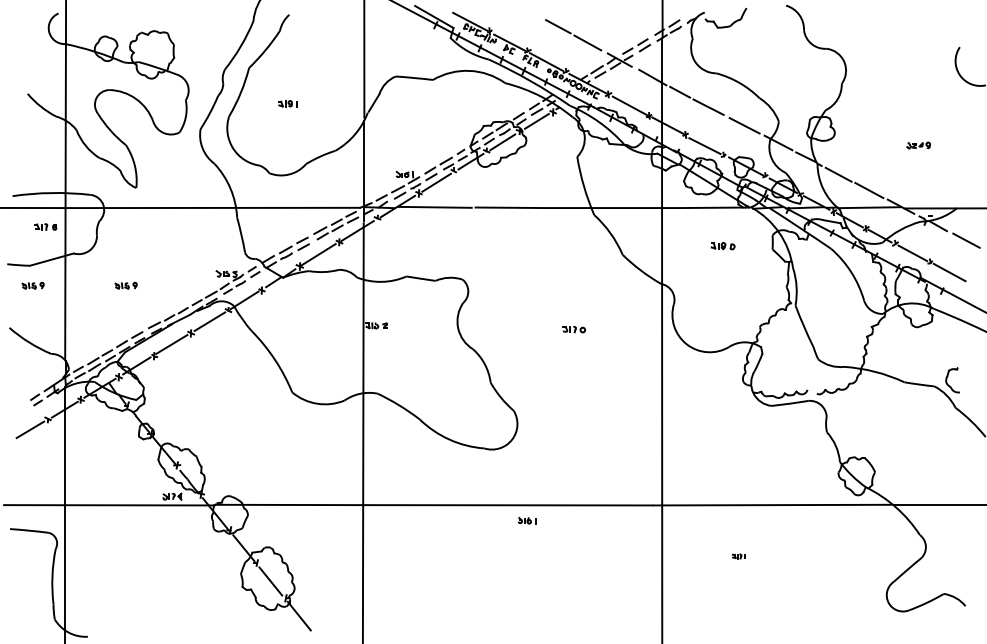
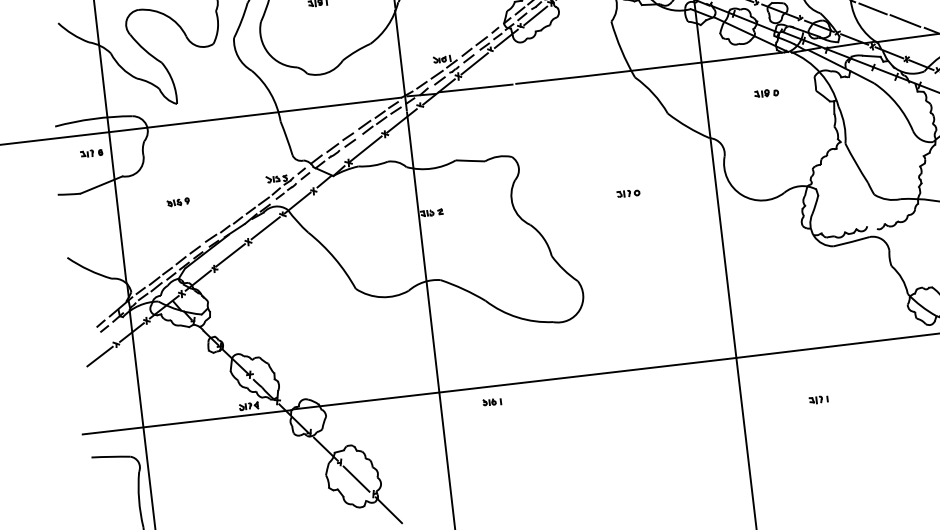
part: (32, 285) -> (85, 212), removed
part: (527, 520) -> (492, 401), moved
part: (738, 556) -> (818, 399), size x1.43

